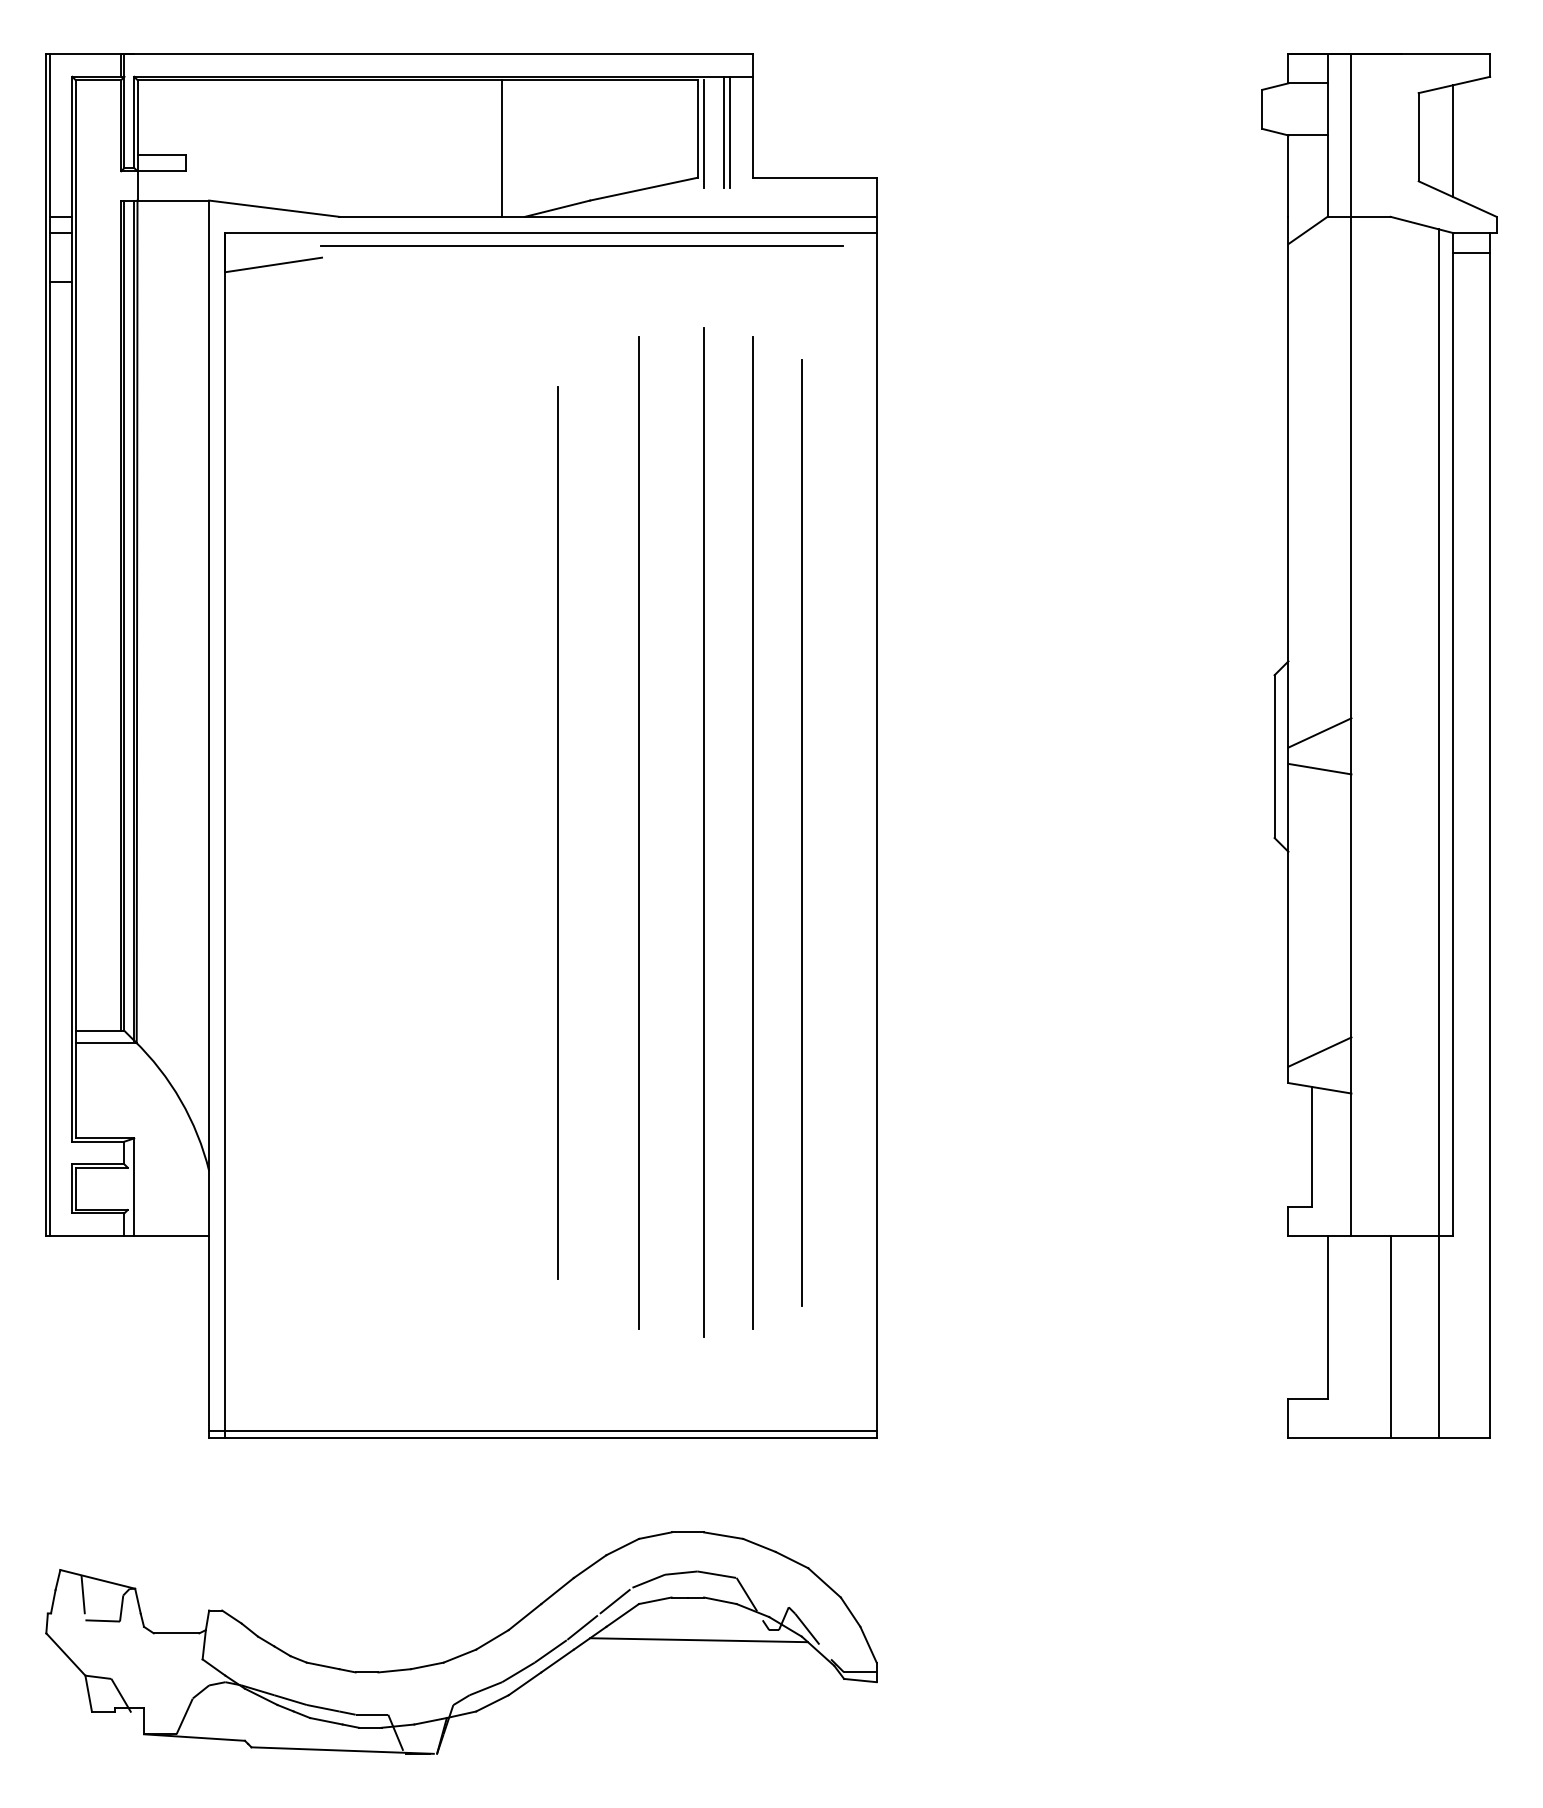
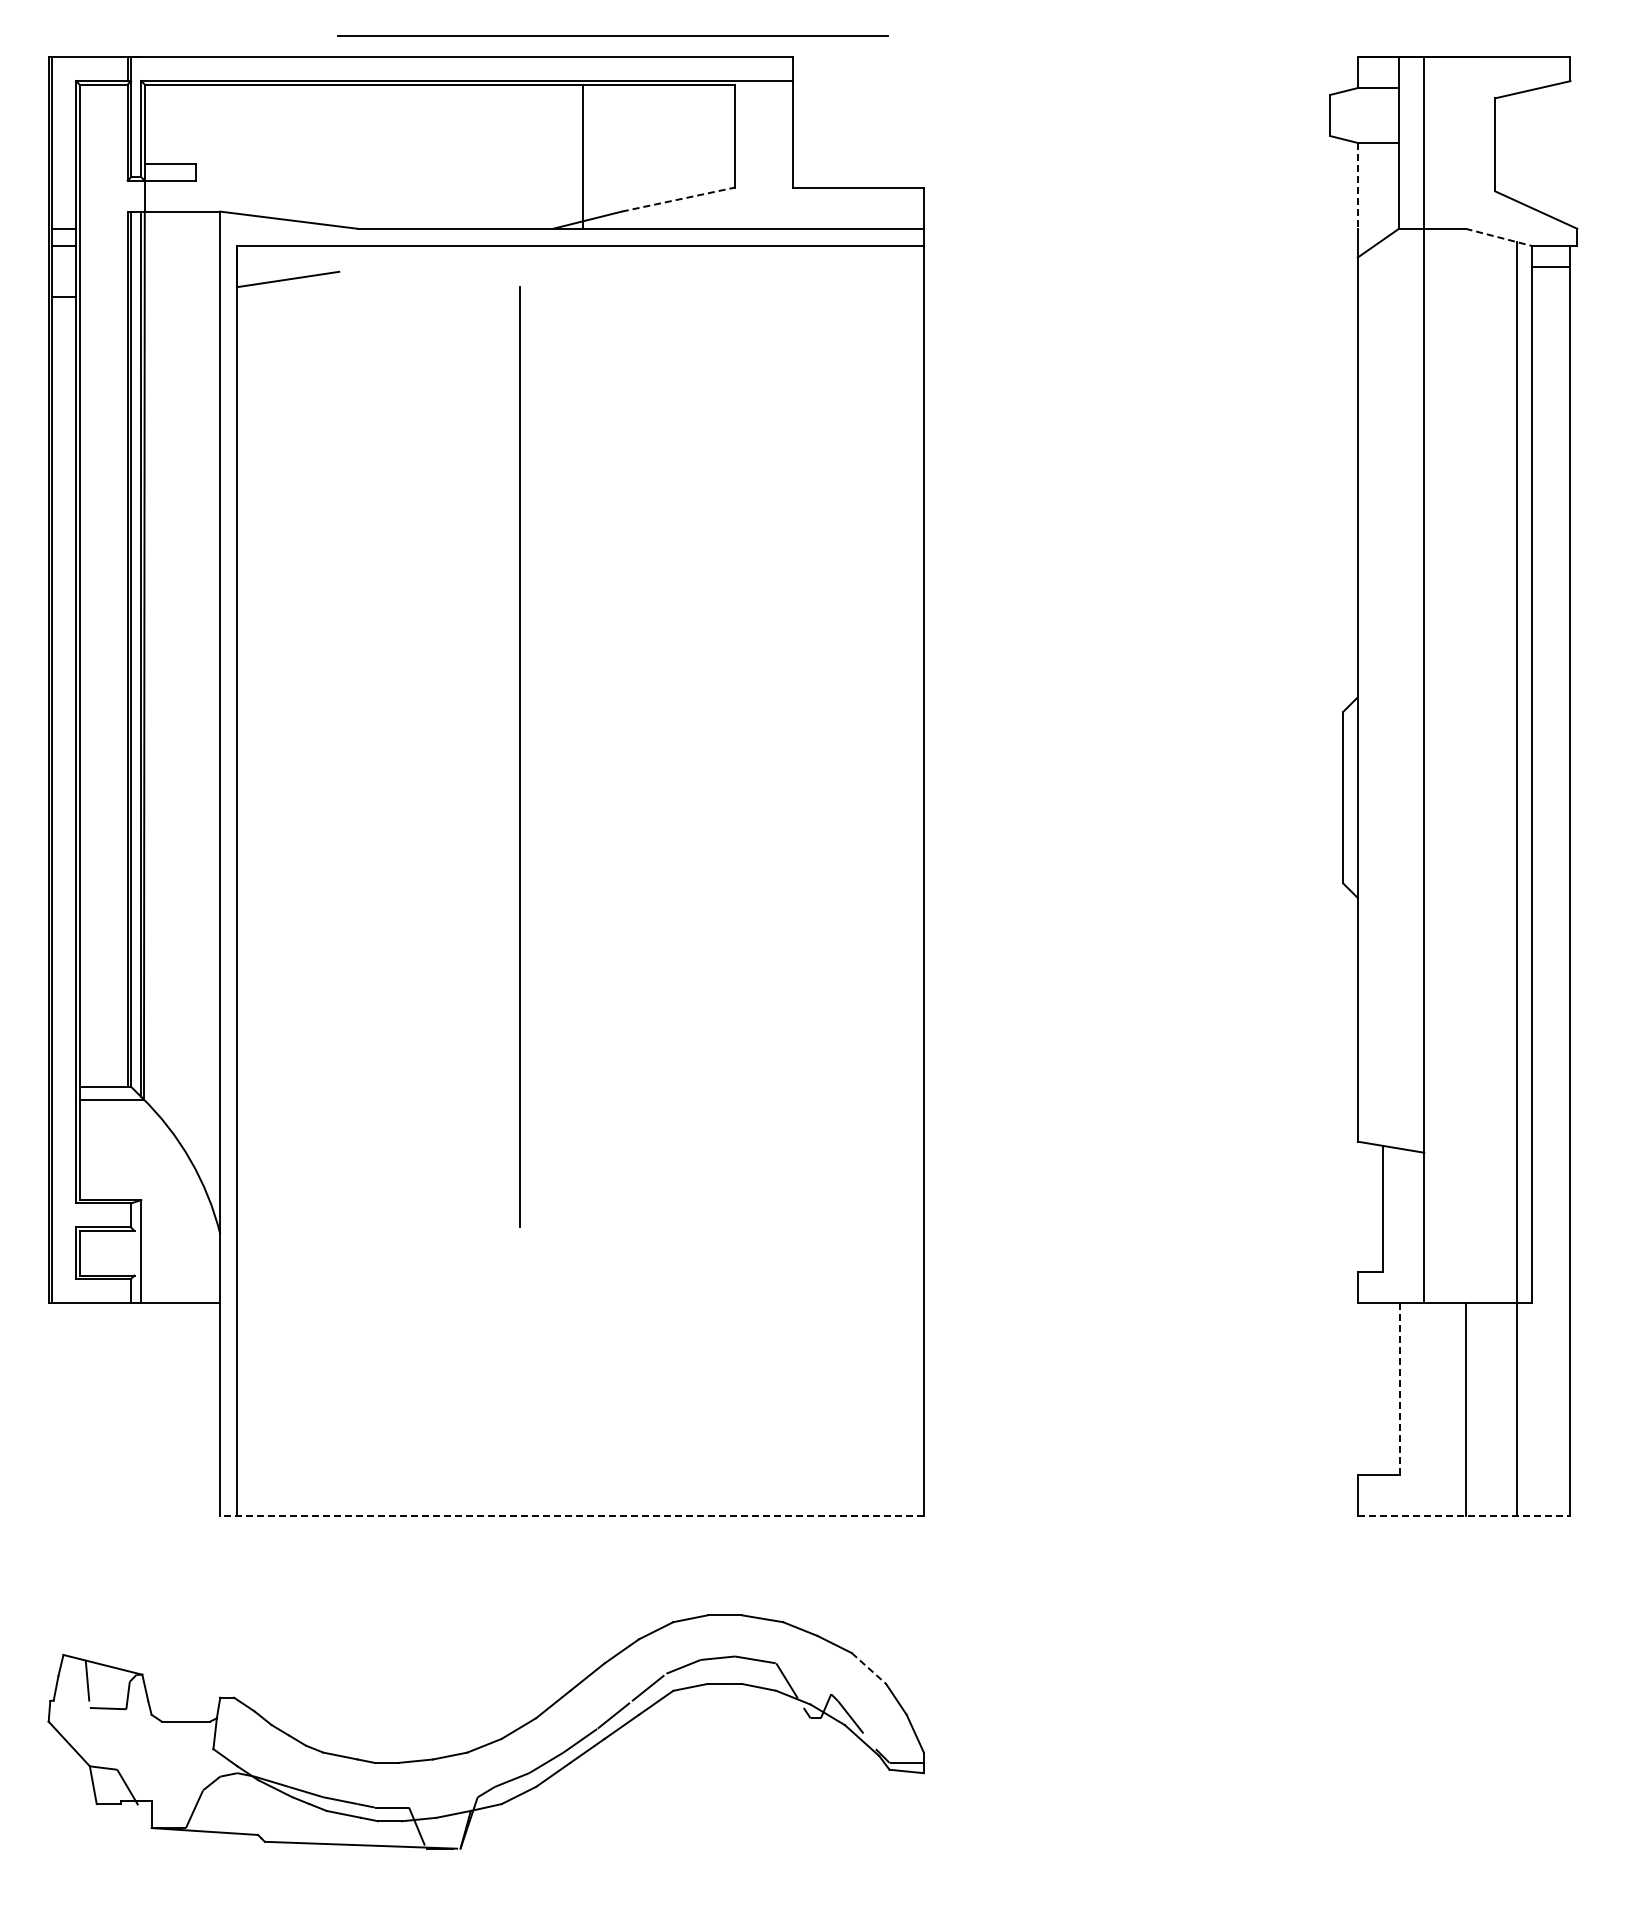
line: (723, 132) -> (762, 139), removed
line: (730, 132) -> (769, 139), removed
line: (703, 133) -> (741, 140), removed
line: (1453, 141) -> (1531, 149), removed
line: (502, 148) -> (583, 156), moved
line: (1288, 175) -> (1357, 185), solid -> dashed
line: (643, 189) -> (678, 199), solid -> dashed
line: (1422, 225) -> (1499, 237), solid -> dashed
line: (581, 246) -> (612, 35), moved
line: (1319, 732) -> (1390, 772), removed
line: (1319, 768) -> (1390, 810), removed
line: (557, 832) -> (519, 756), moved
line: (639, 832) -> (673, 877), removed
line: (703, 832) -> (741, 877), removed
line: (752, 832) -> (793, 877), removed
line: (801, 832) -> (844, 877), removed
line: (1319, 1051) -> (1390, 1108), removed
line: (1327, 1317) -> (1399, 1388), solid -> dashed
line: (542, 1431) -> (571, 1508), removed
line: (543, 1437) -> (572, 1515), solid -> dashed
line: (1389, 1437) -> (1464, 1515), solid -> dashed
line: (825, 1582) -> (869, 1668), solid -> dashed
line: (698, 1639) -> (736, 1728), removed

